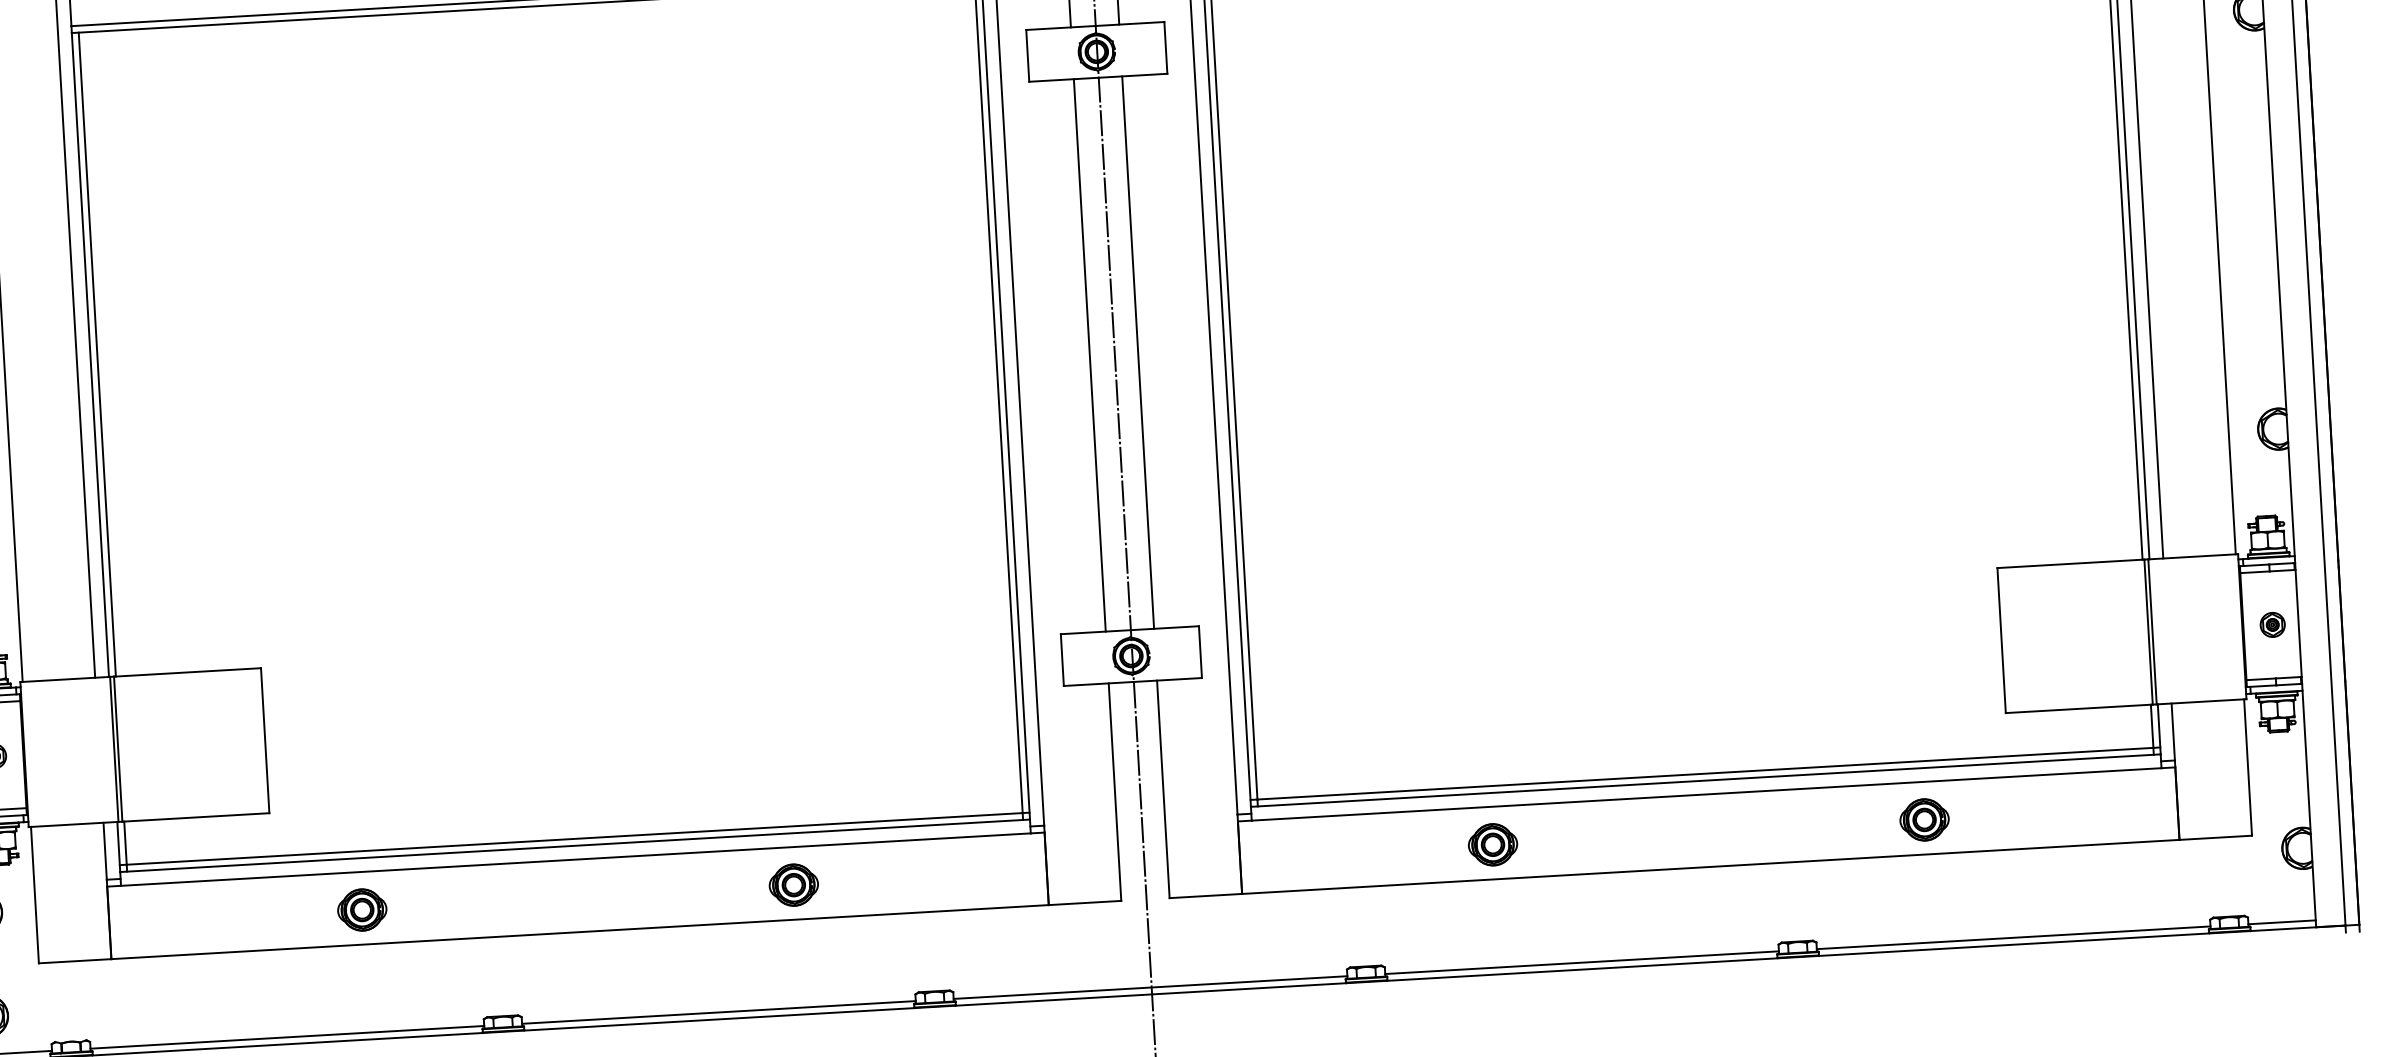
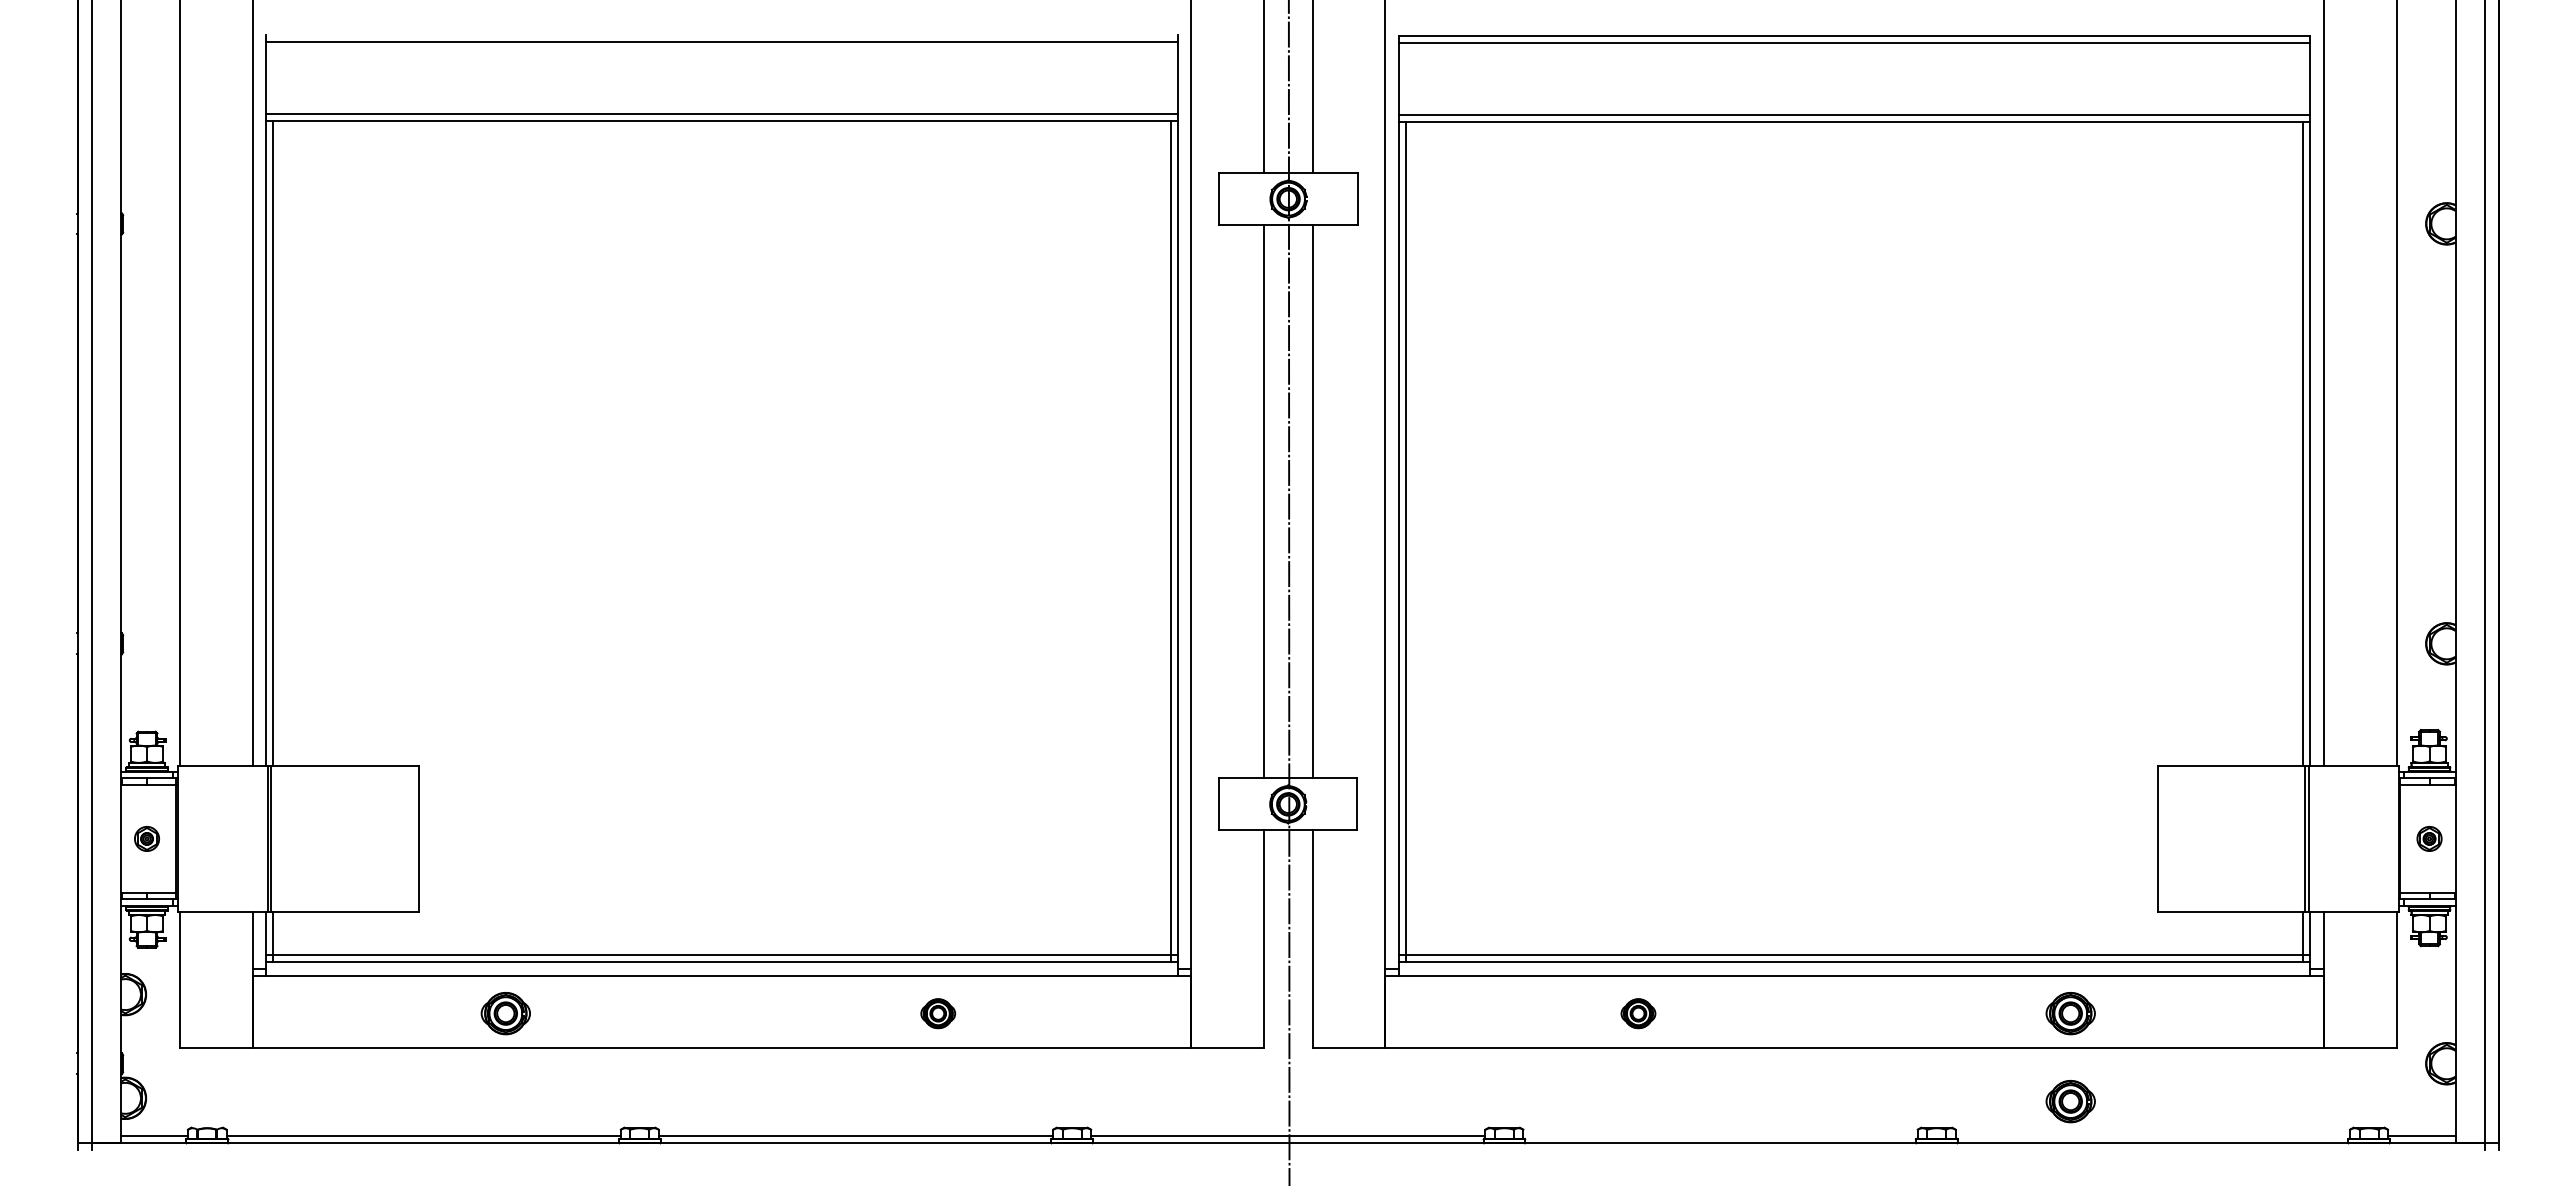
part: (1493, 844) -> (1638, 1013), size x0.7
part: (794, 885) -> (938, 1013), size x0.7
part: (1929, 907) -> (2070, 1101), added
line: (2013, 937) -> (2152, 1136), removed
line: (1582, 962) -> (1720, 1136), removed

